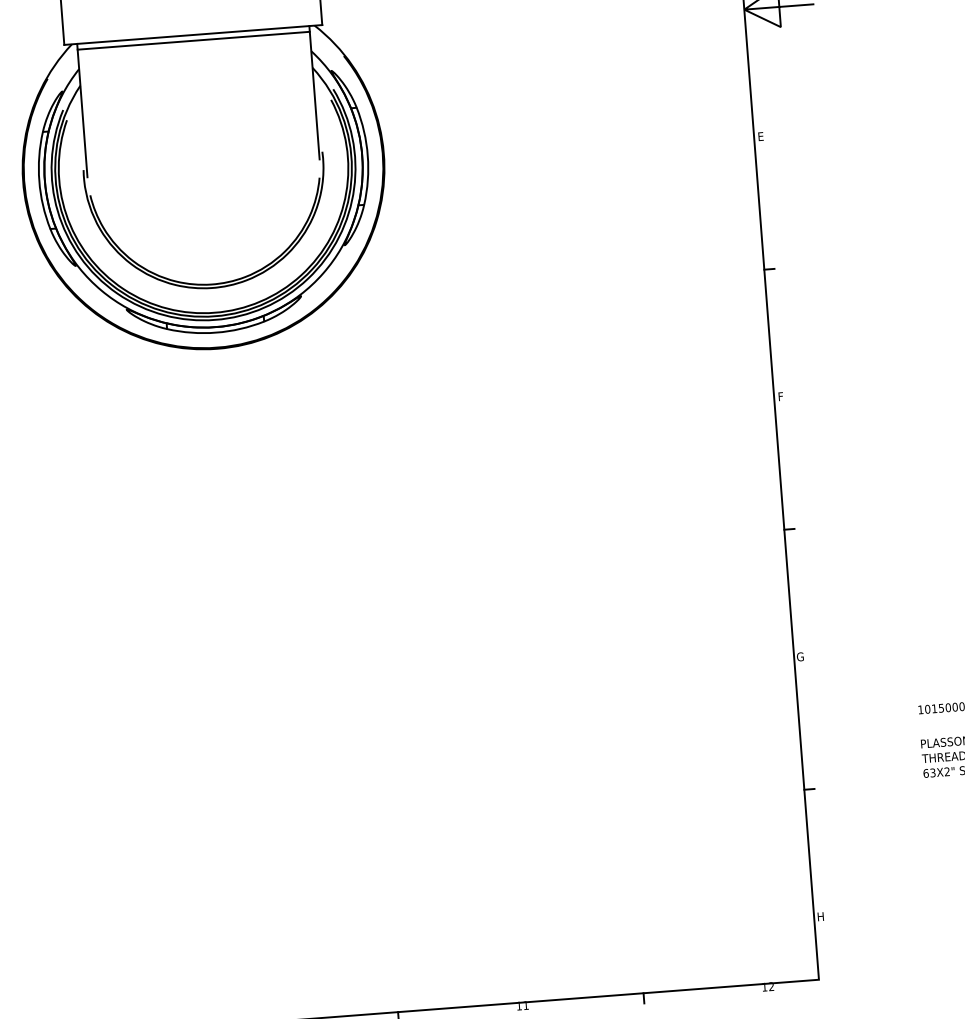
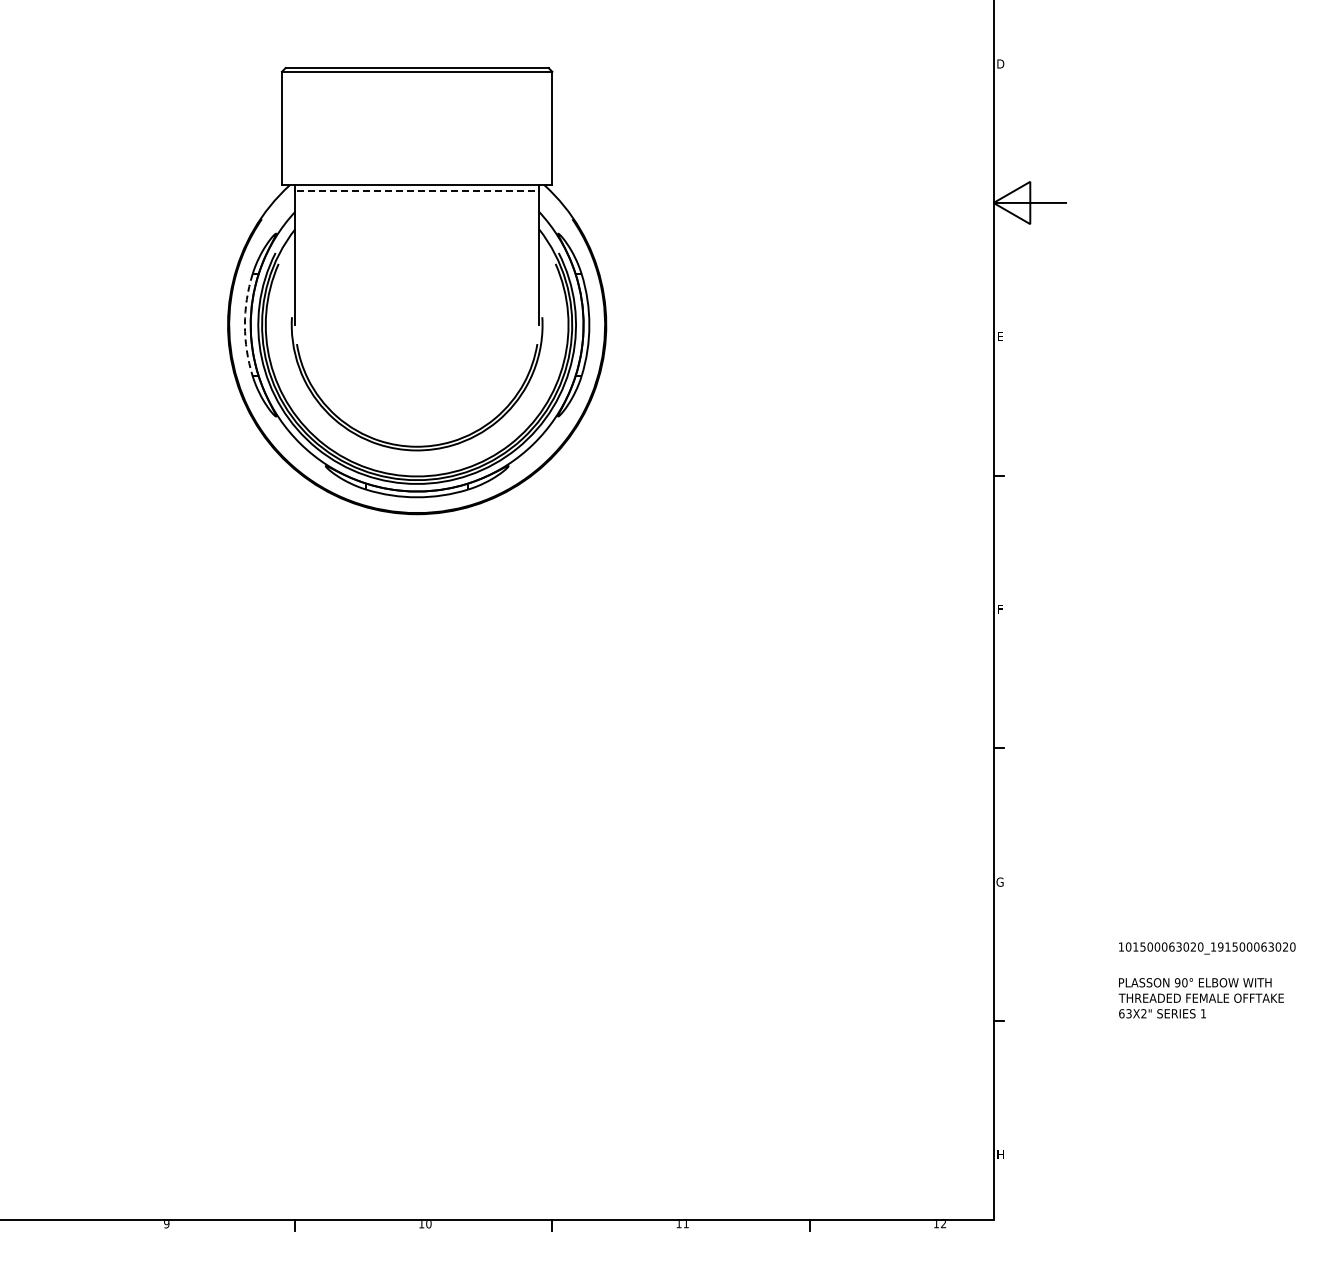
line: (194, 40) -> (417, 191), solid -> dashed
arc: (38, 181) -> (244, 325), solid -> dashed

